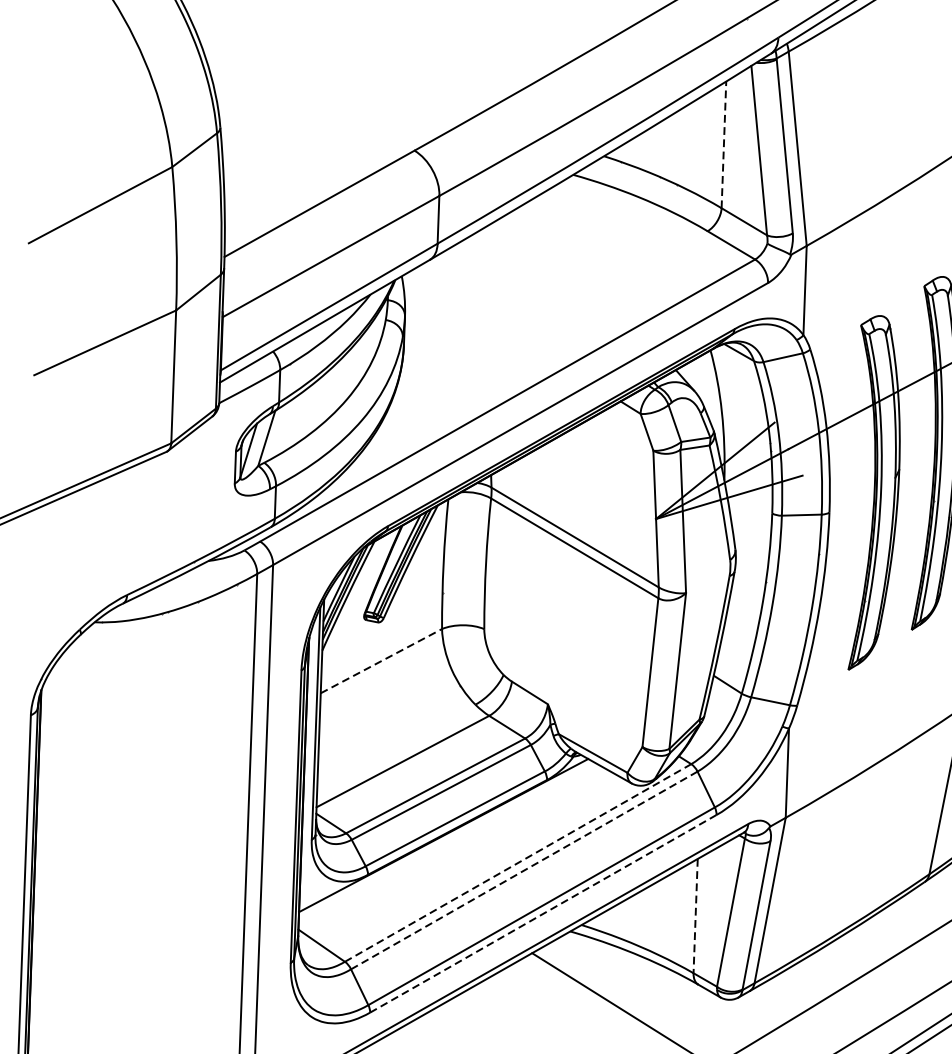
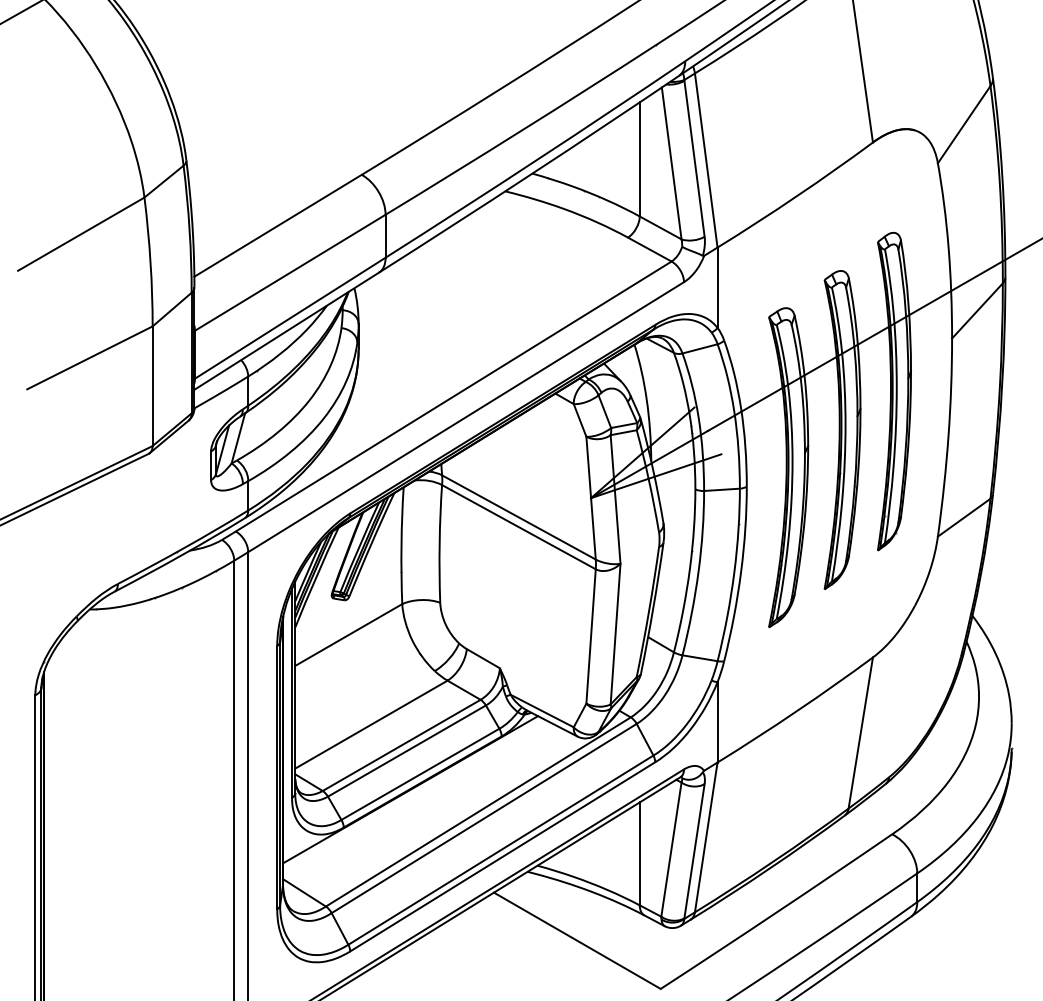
line: (723, 143) -> (639, 158), dashed -> solid
line: (381, 661) -> (348, 635), dashed -> solid
line: (518, 862) -> (478, 811), dashed -> solid
line: (523, 870) -> (483, 818), dashed -> solid
line: (543, 914) -> (502, 857), dashed -> solid
line: (695, 916) -> (639, 854), dashed -> solid

